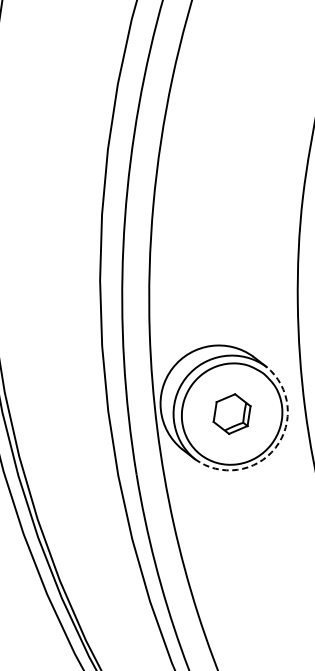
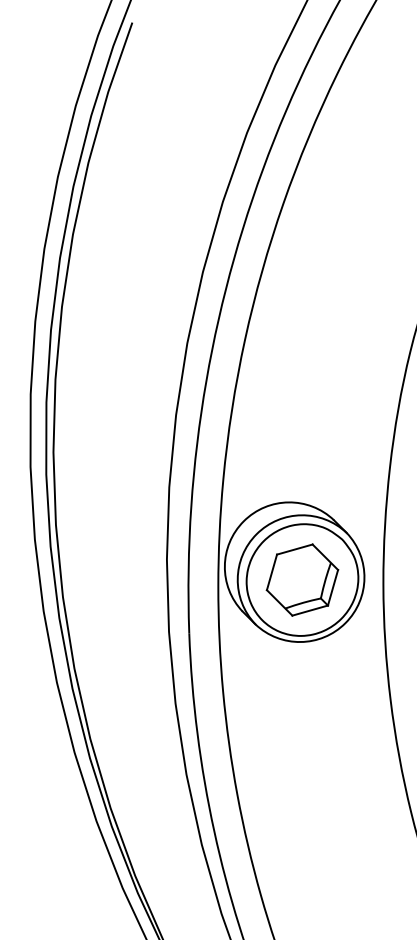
part: (232, 413) -> (302, 579), size x1.67
arc: (275, 448) -> (345, 623), dashed -> solid

